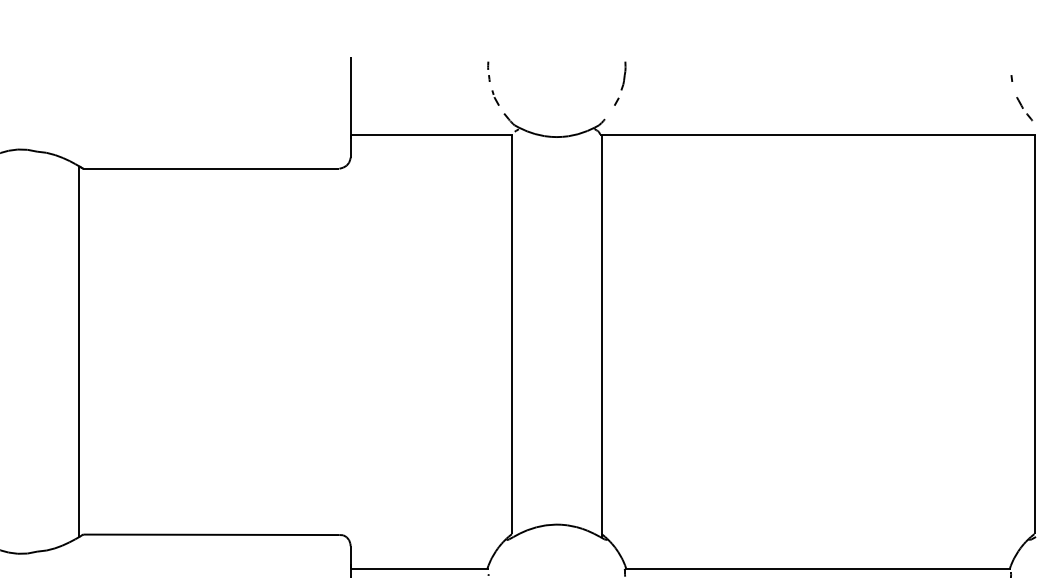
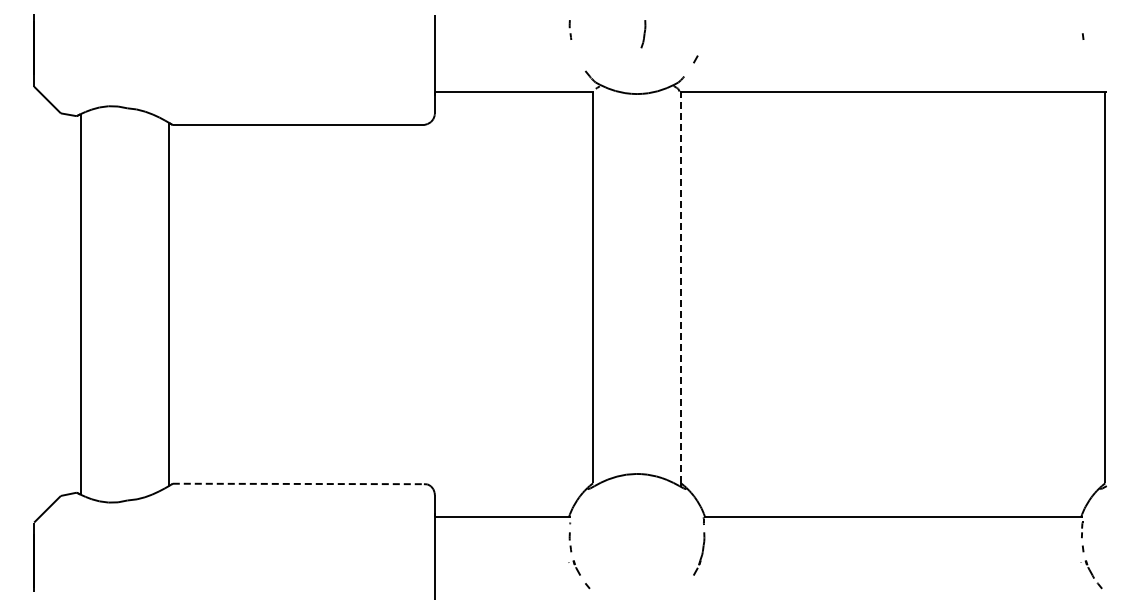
line: (623, 76) -> (643, 34), moved
line: (495, 97) -> (576, 55), removed
part: (1024, 108) -> (1095, 66), removed
line: (601, 334) -> (680, 287), solid -> dashed
line: (211, 534) -> (298, 483), solid -> dashed

